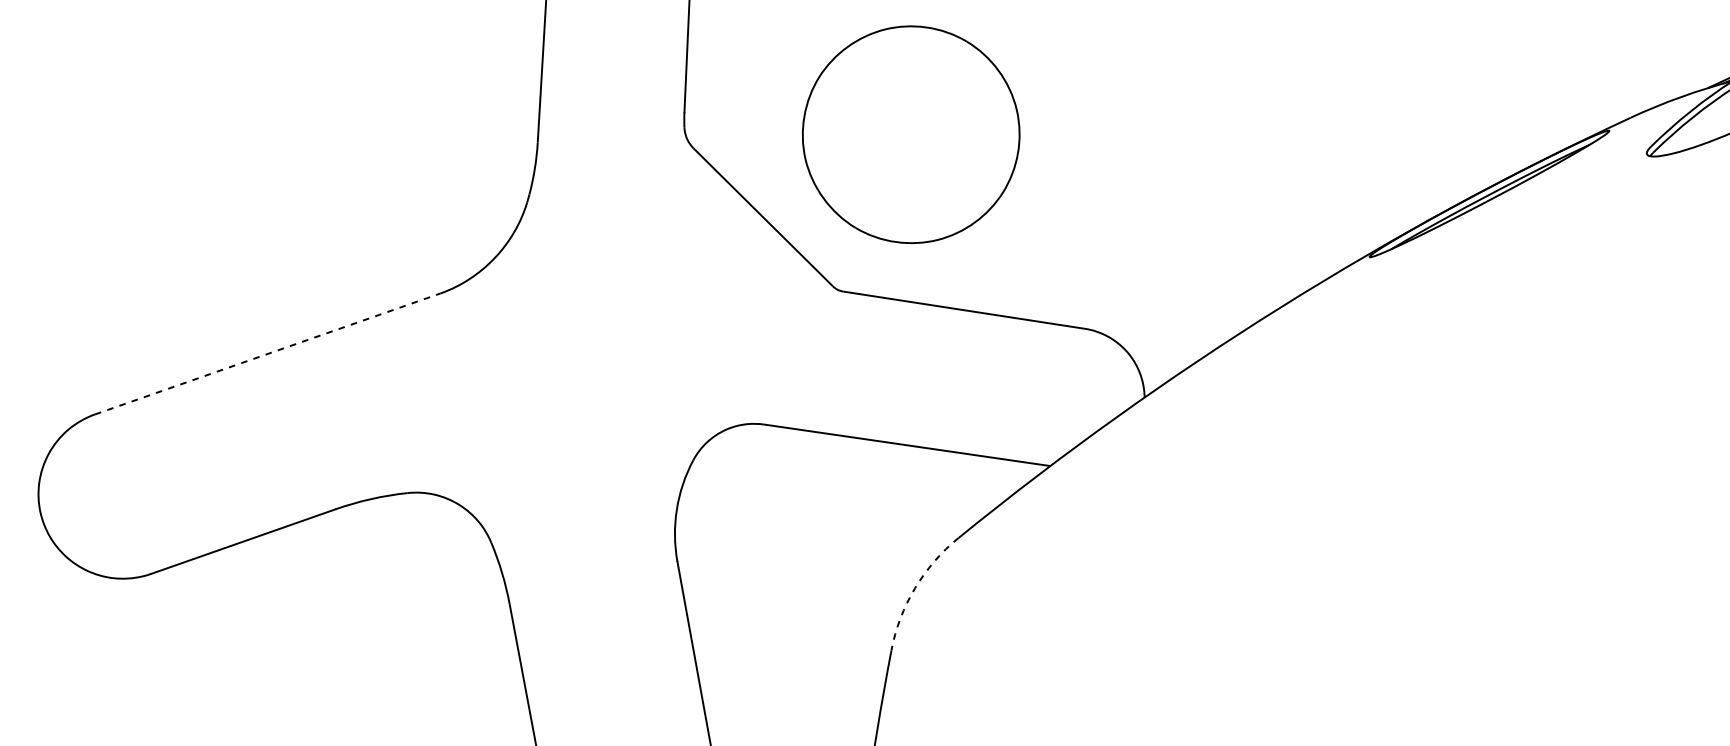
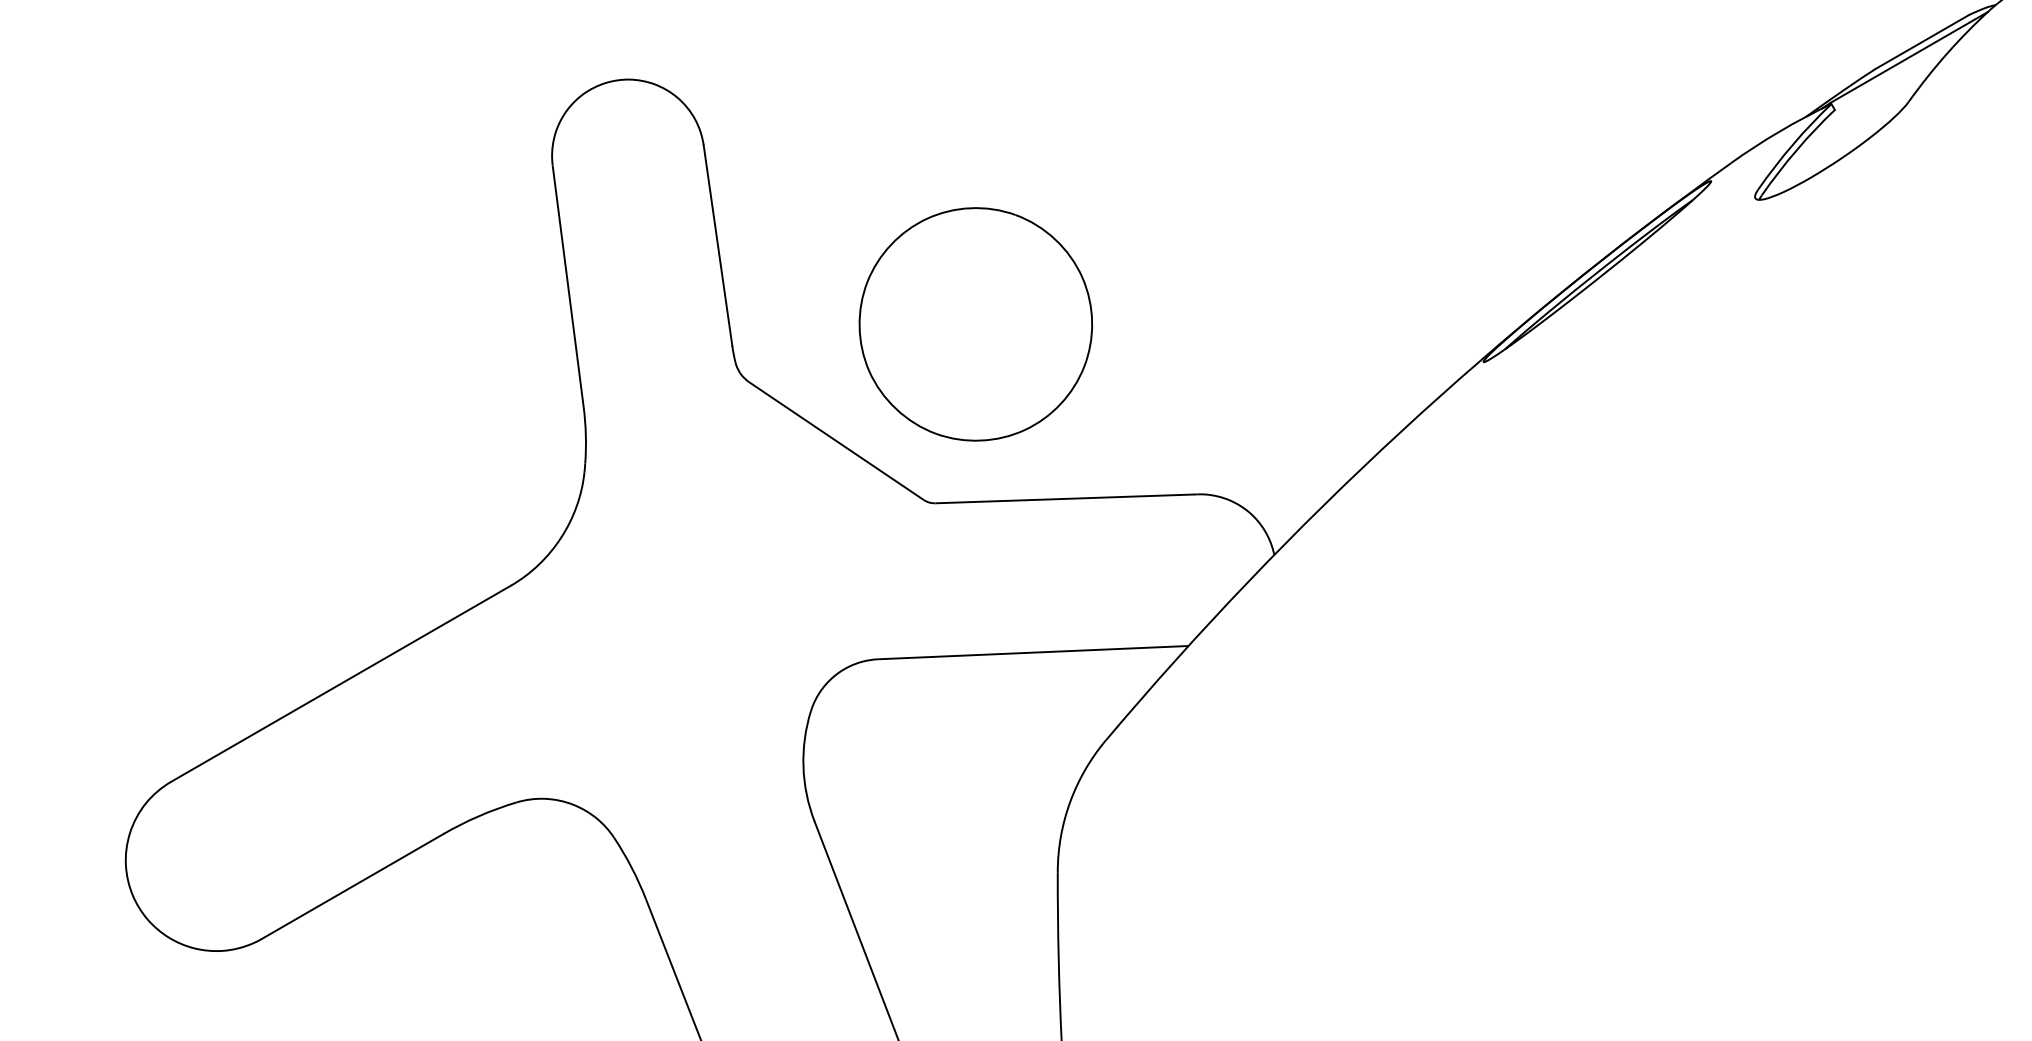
line: (268, 353) -> (341, 683), dashed -> solid
arc: (915, 588) -> (1070, 801), dashed -> solid

